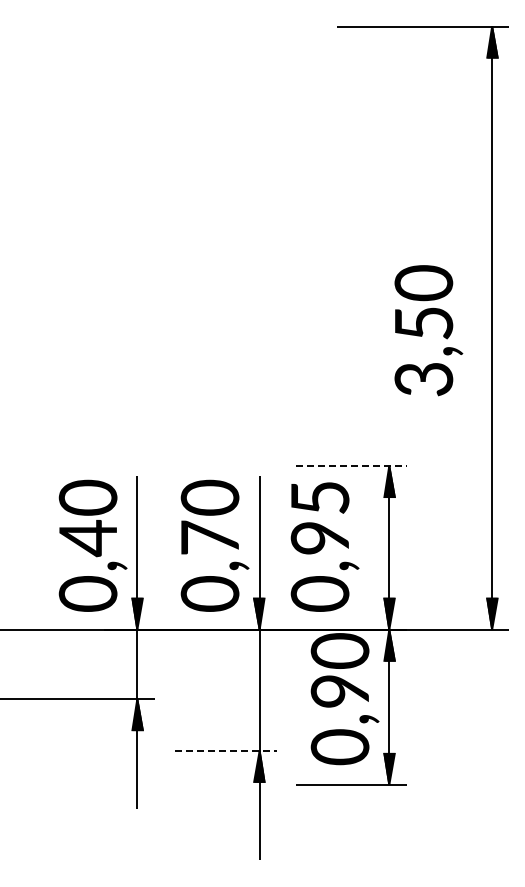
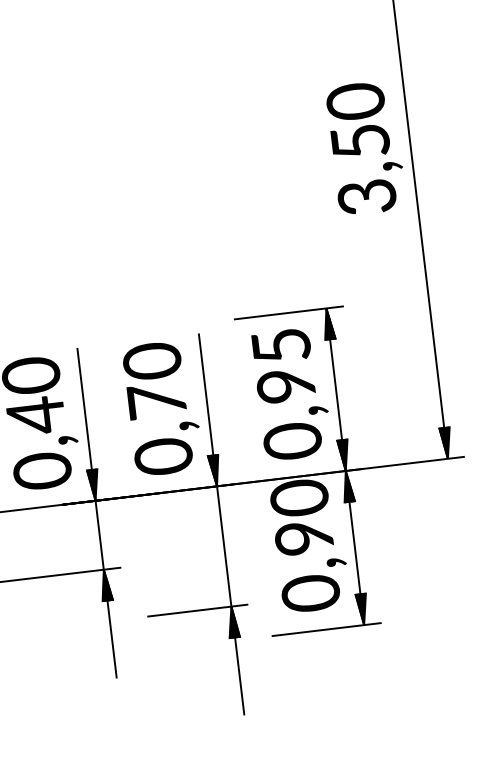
text: (428, 330) -> (365, 148), moved
line: (352, 466) -> (289, 313), dashed -> solid
text: (324, 546) -> (291, 393), moved
line: (225, 750) -> (197, 610), dashed -> solid

